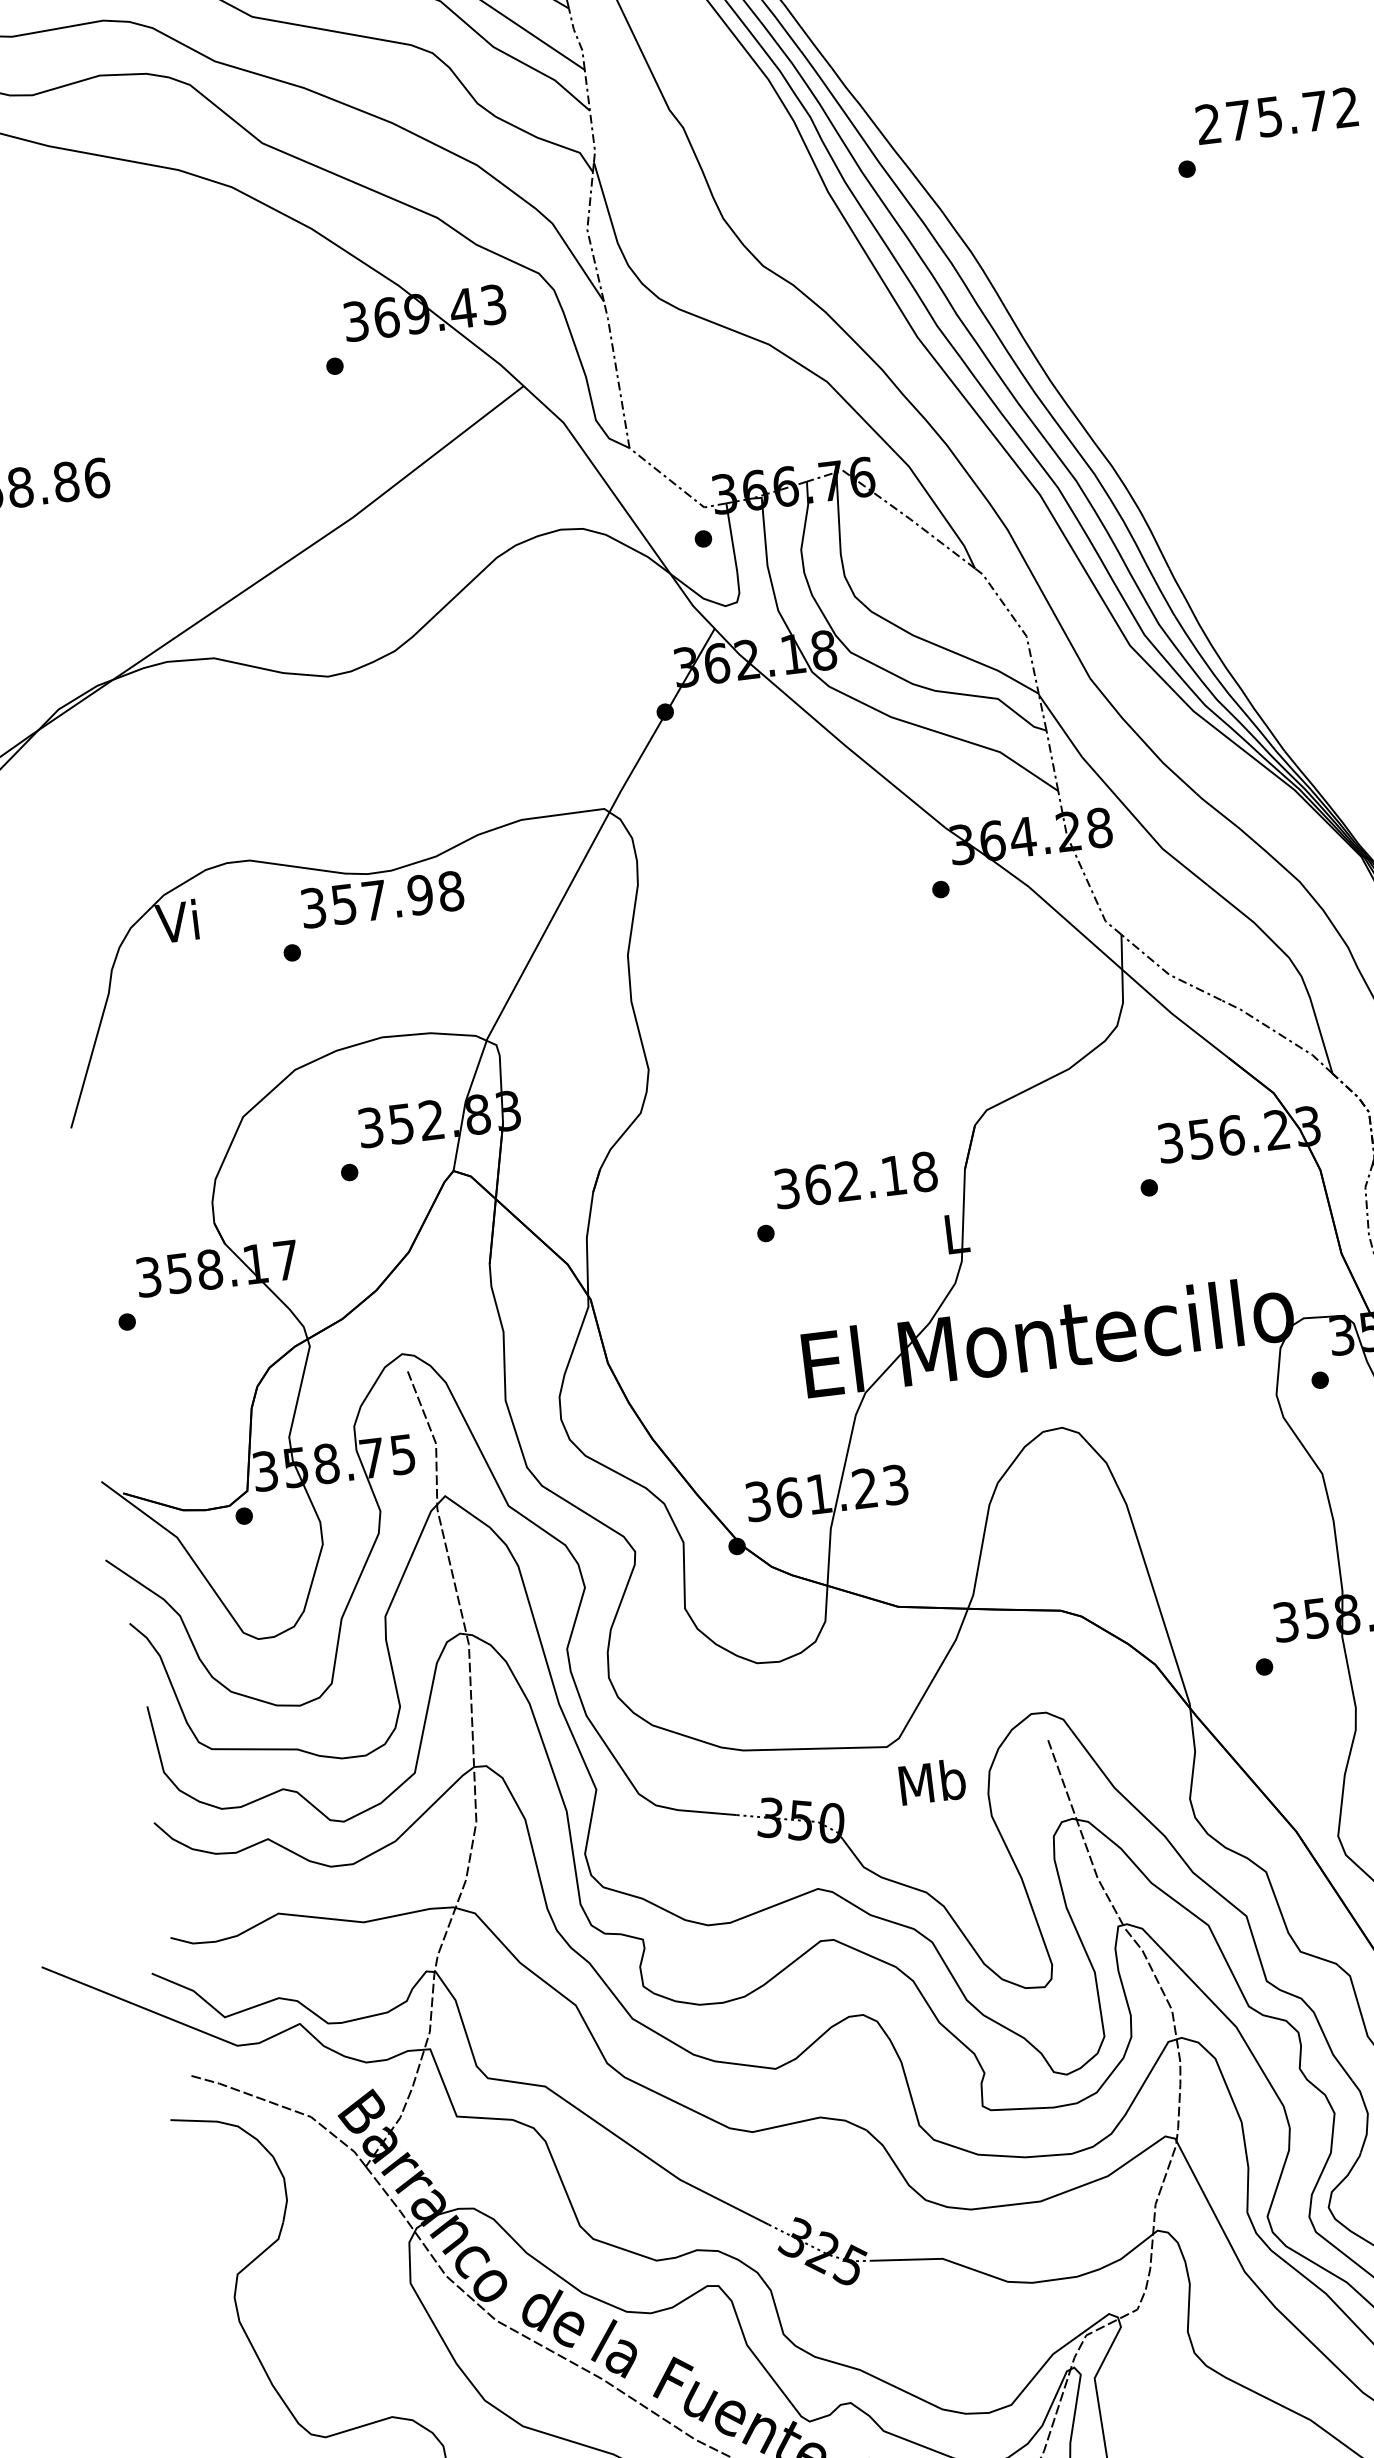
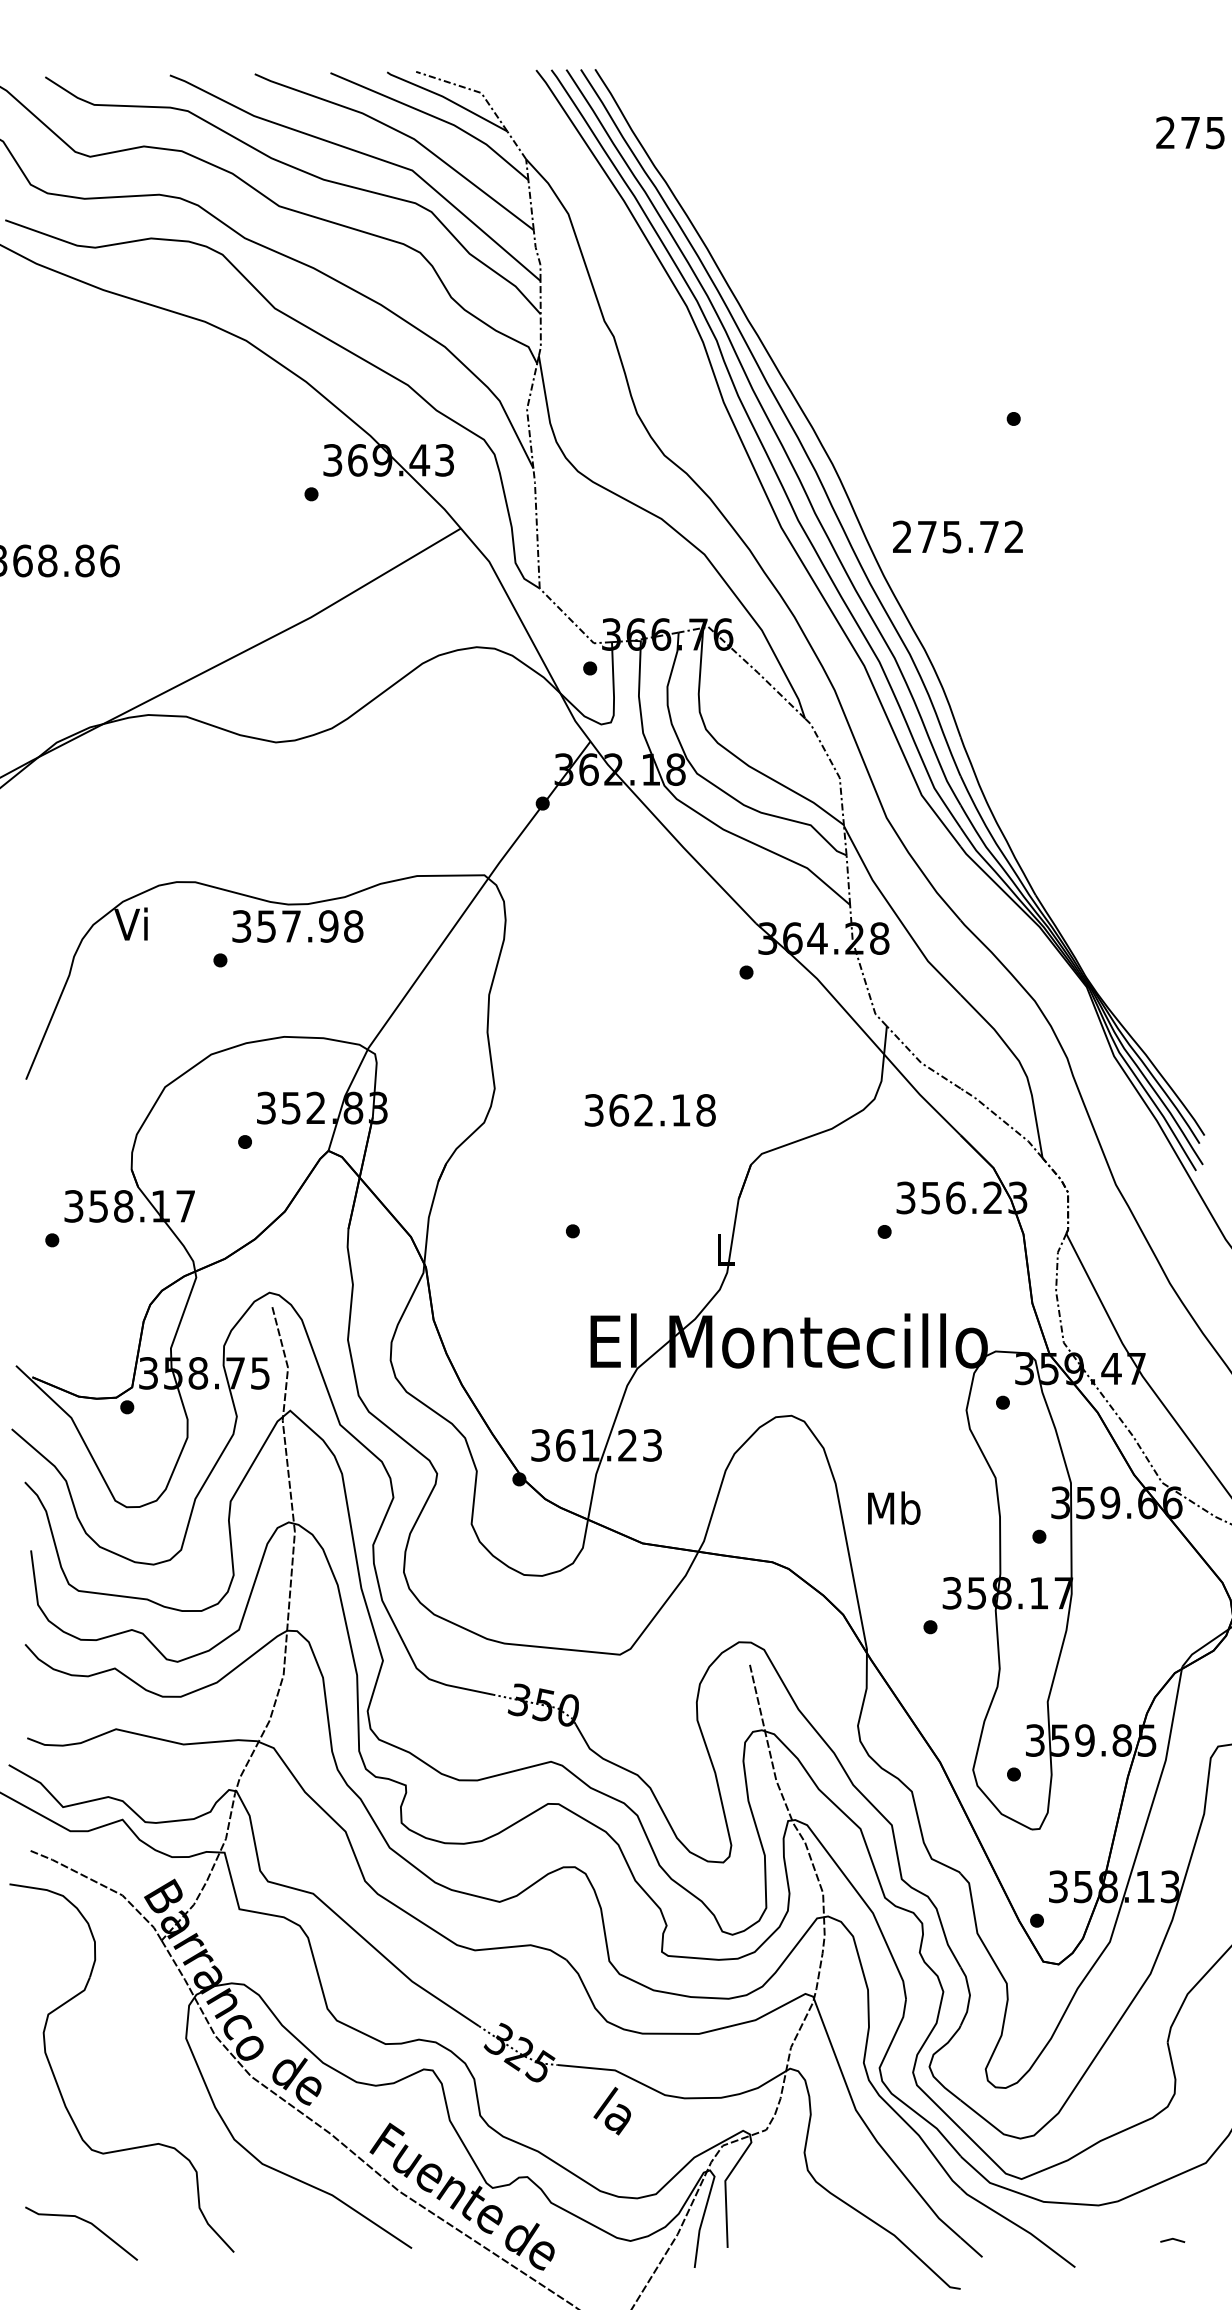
text: (1276, 115) -> (957, 536), moved
text: (855, 1180) -> (649, 1110), moved
text: (932, 1781) -> (894, 1507), moved
text: (612, 2350) -> (611, 2111), moved

